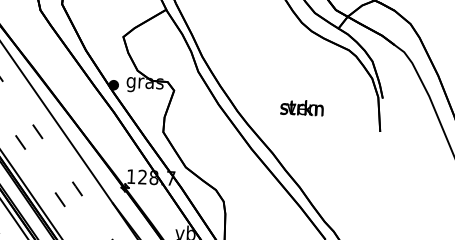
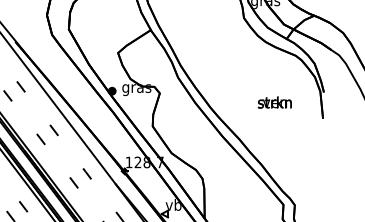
text: (301, 107) -> (274, 102), moved

